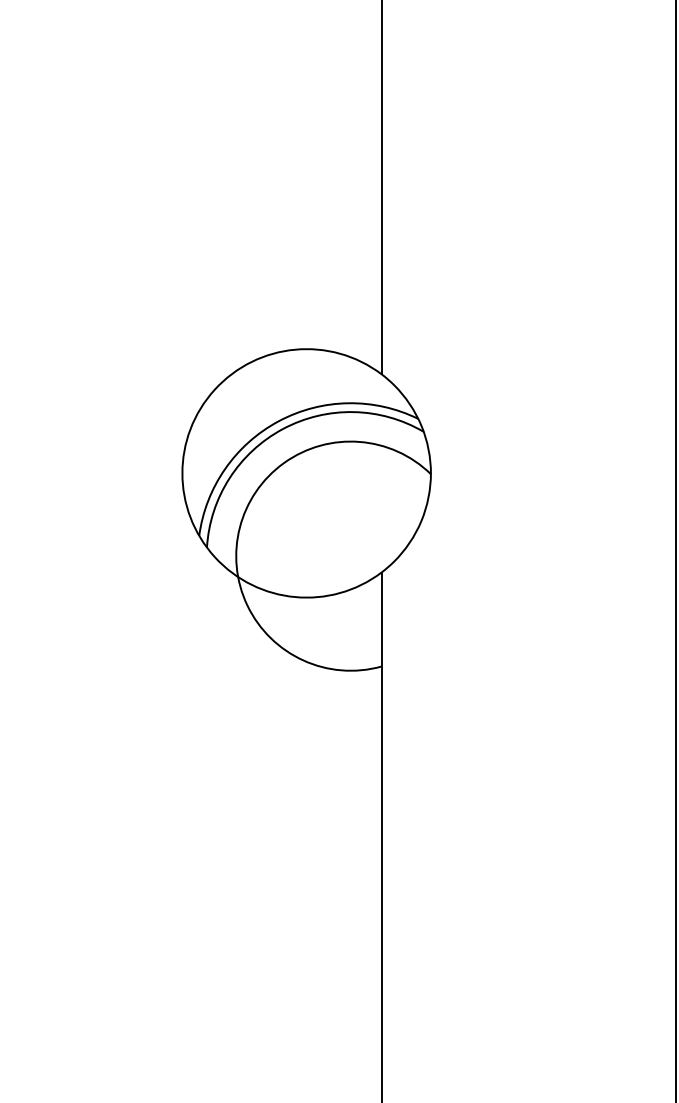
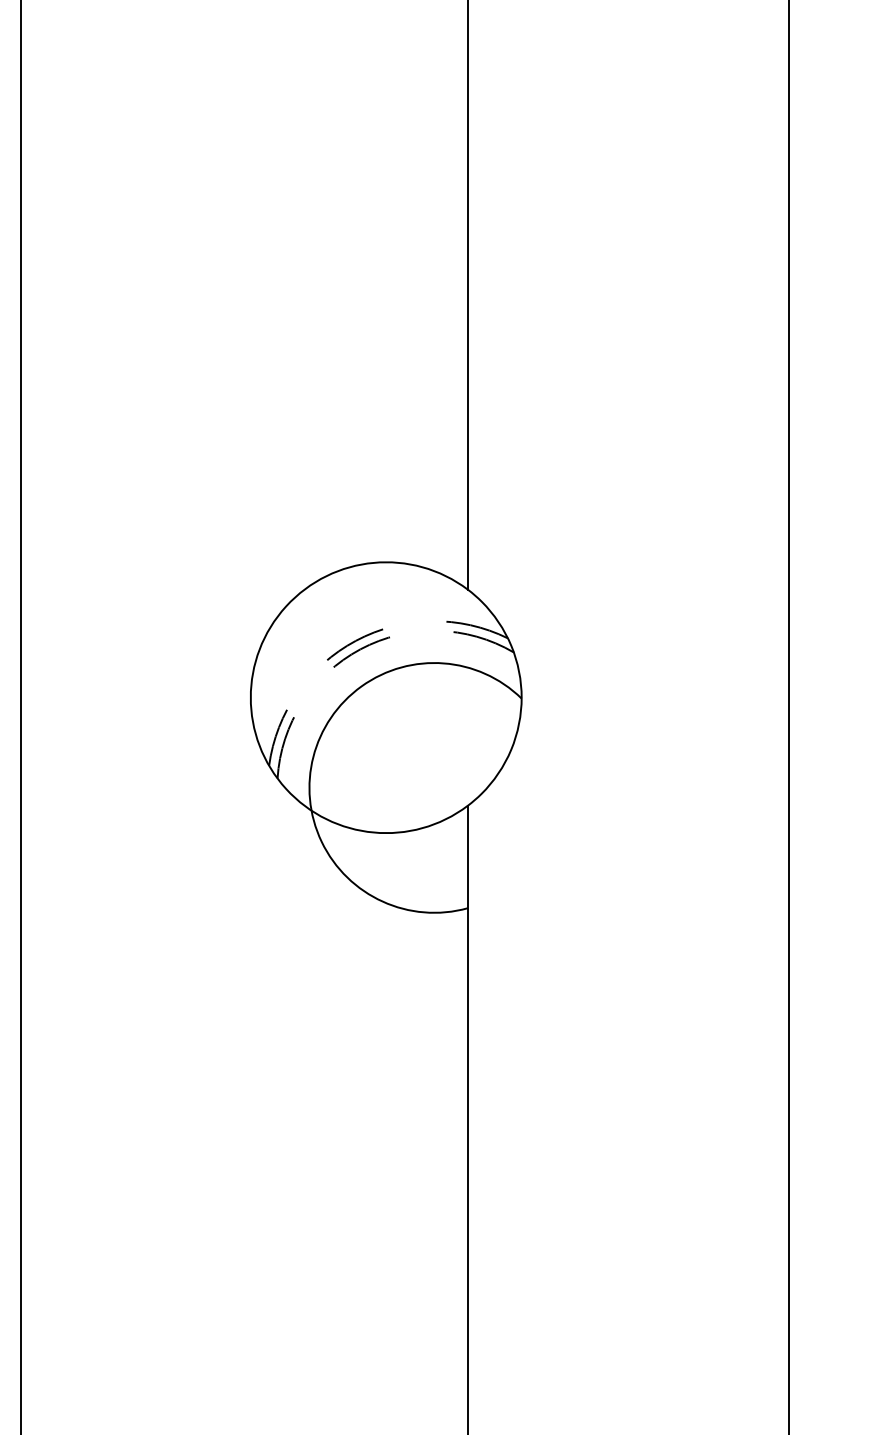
arc: (278, 420) -> (355, 640), solid -> dashed
arc: (283, 429) -> (360, 649), solid -> dashed

